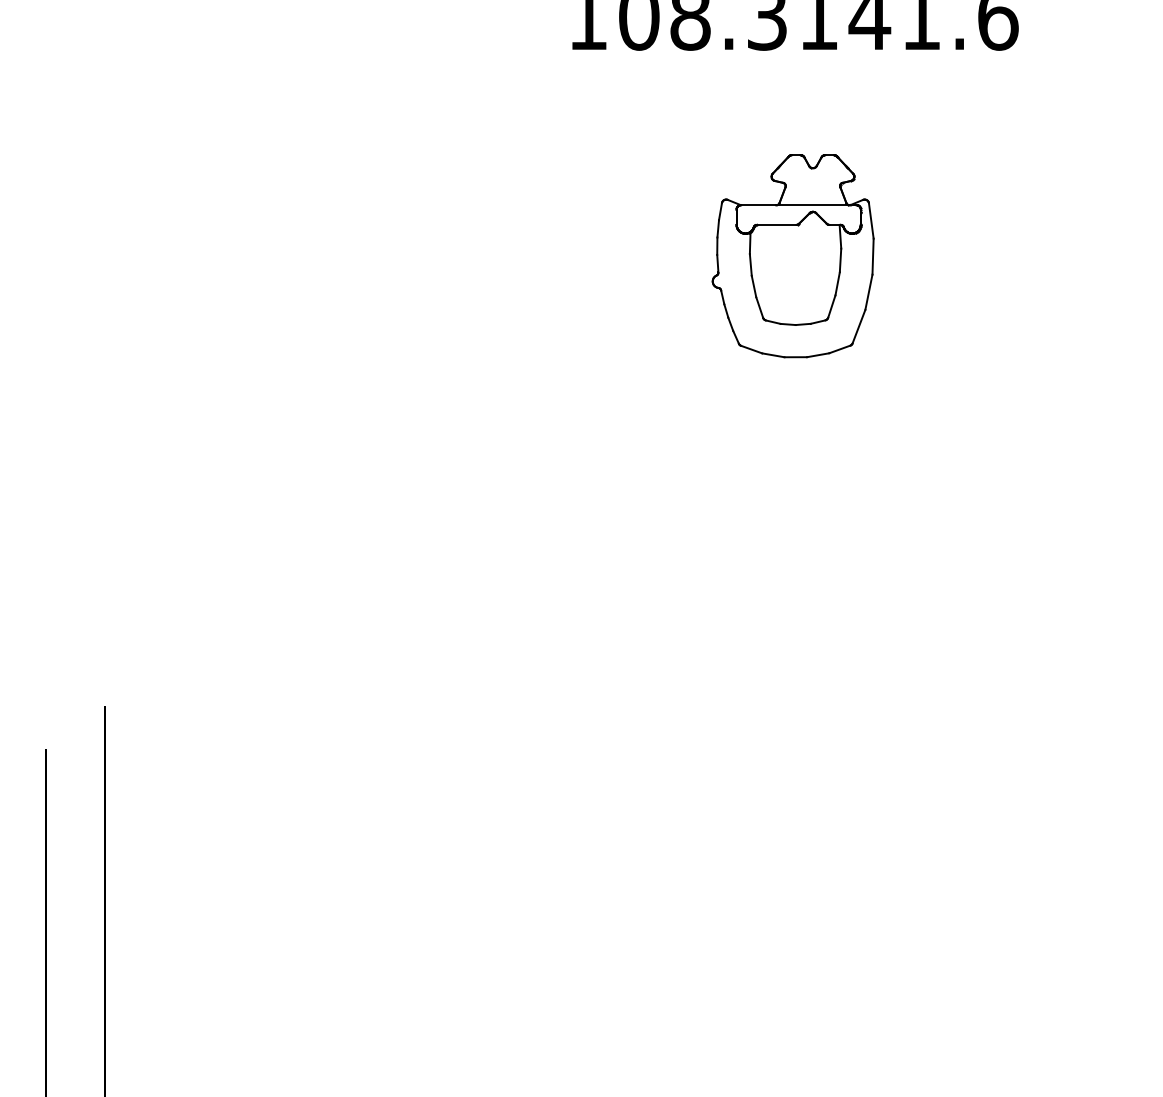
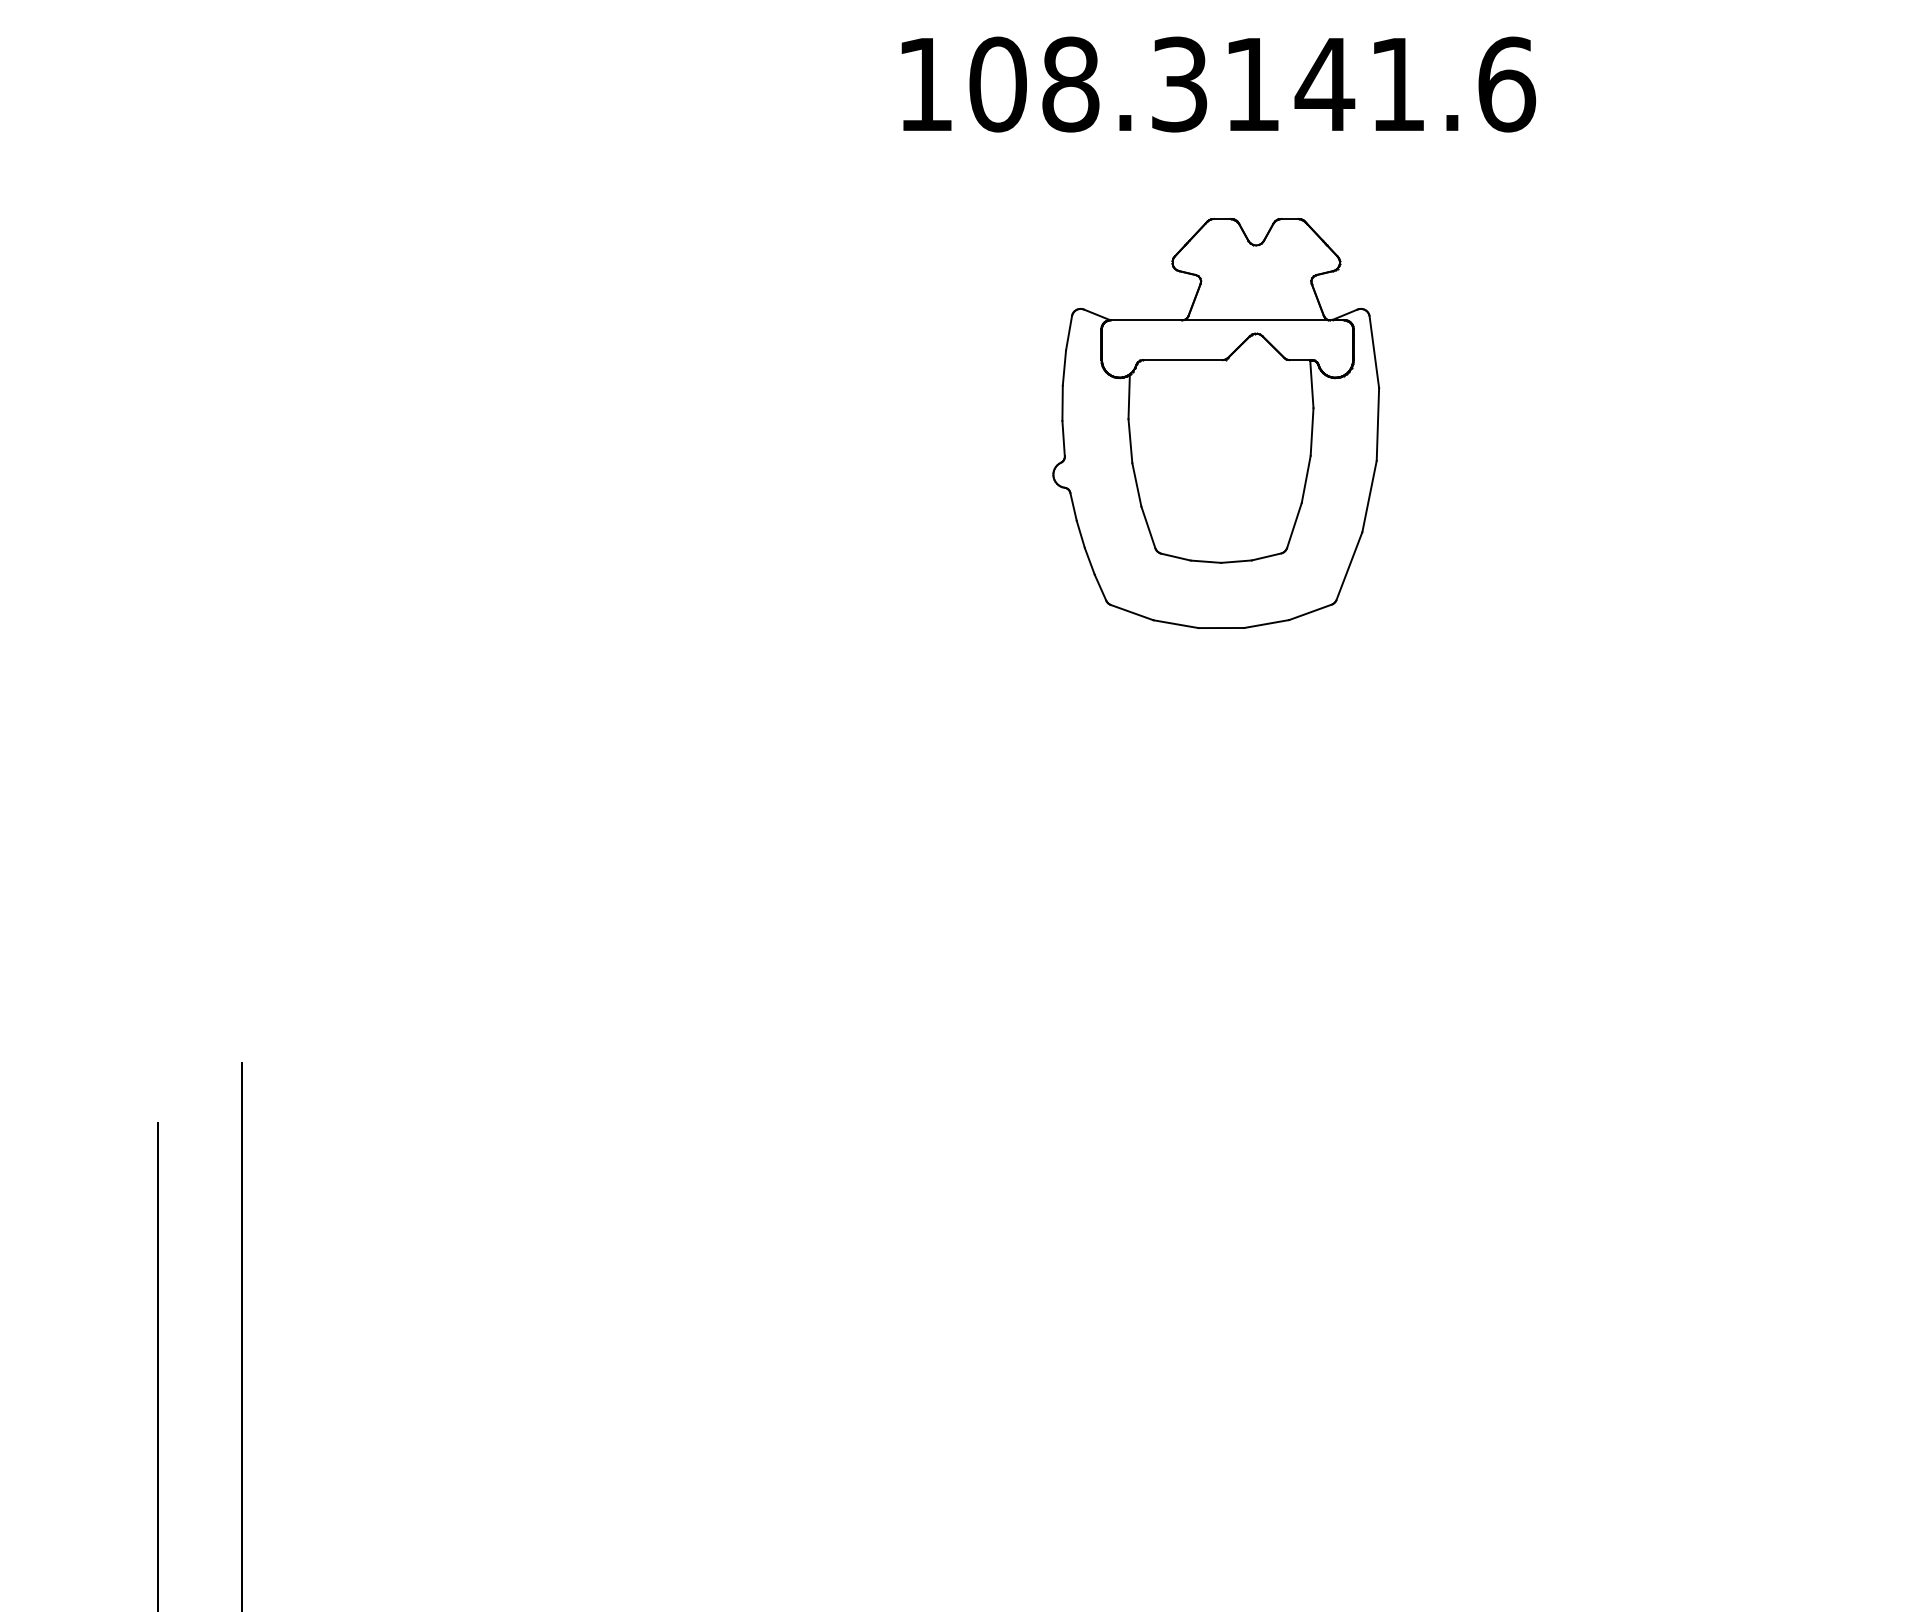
part: (793, 256) -> (1216, 423), size x1.43

